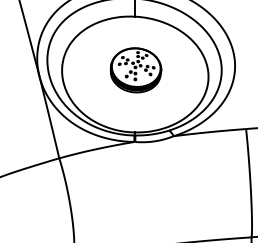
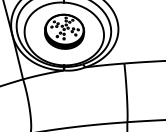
part: (135, 69) -> (64, 31), size x1.43

